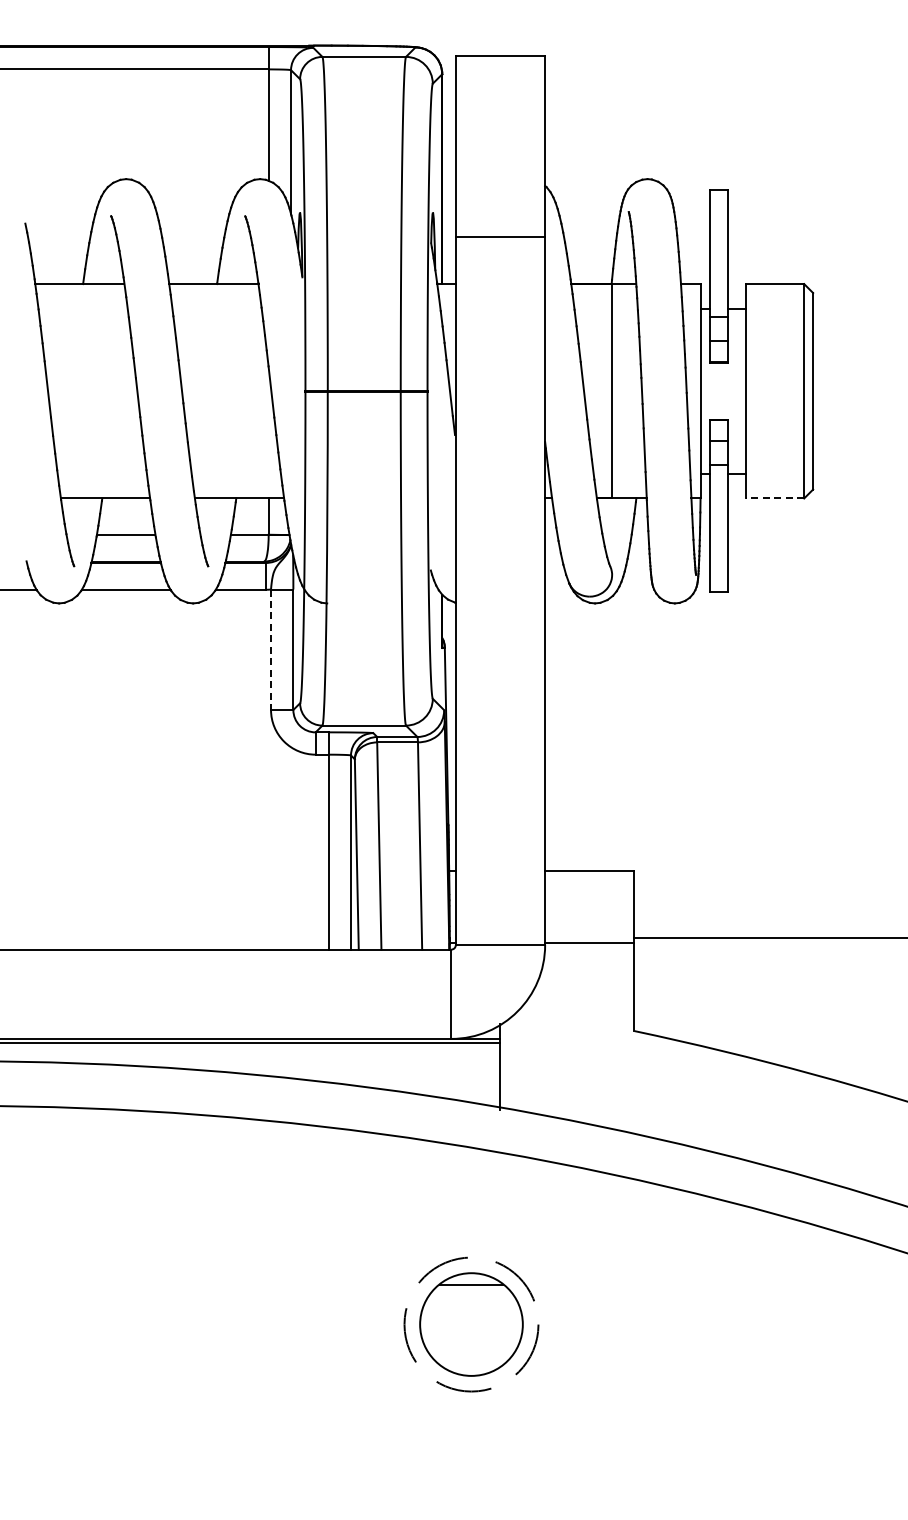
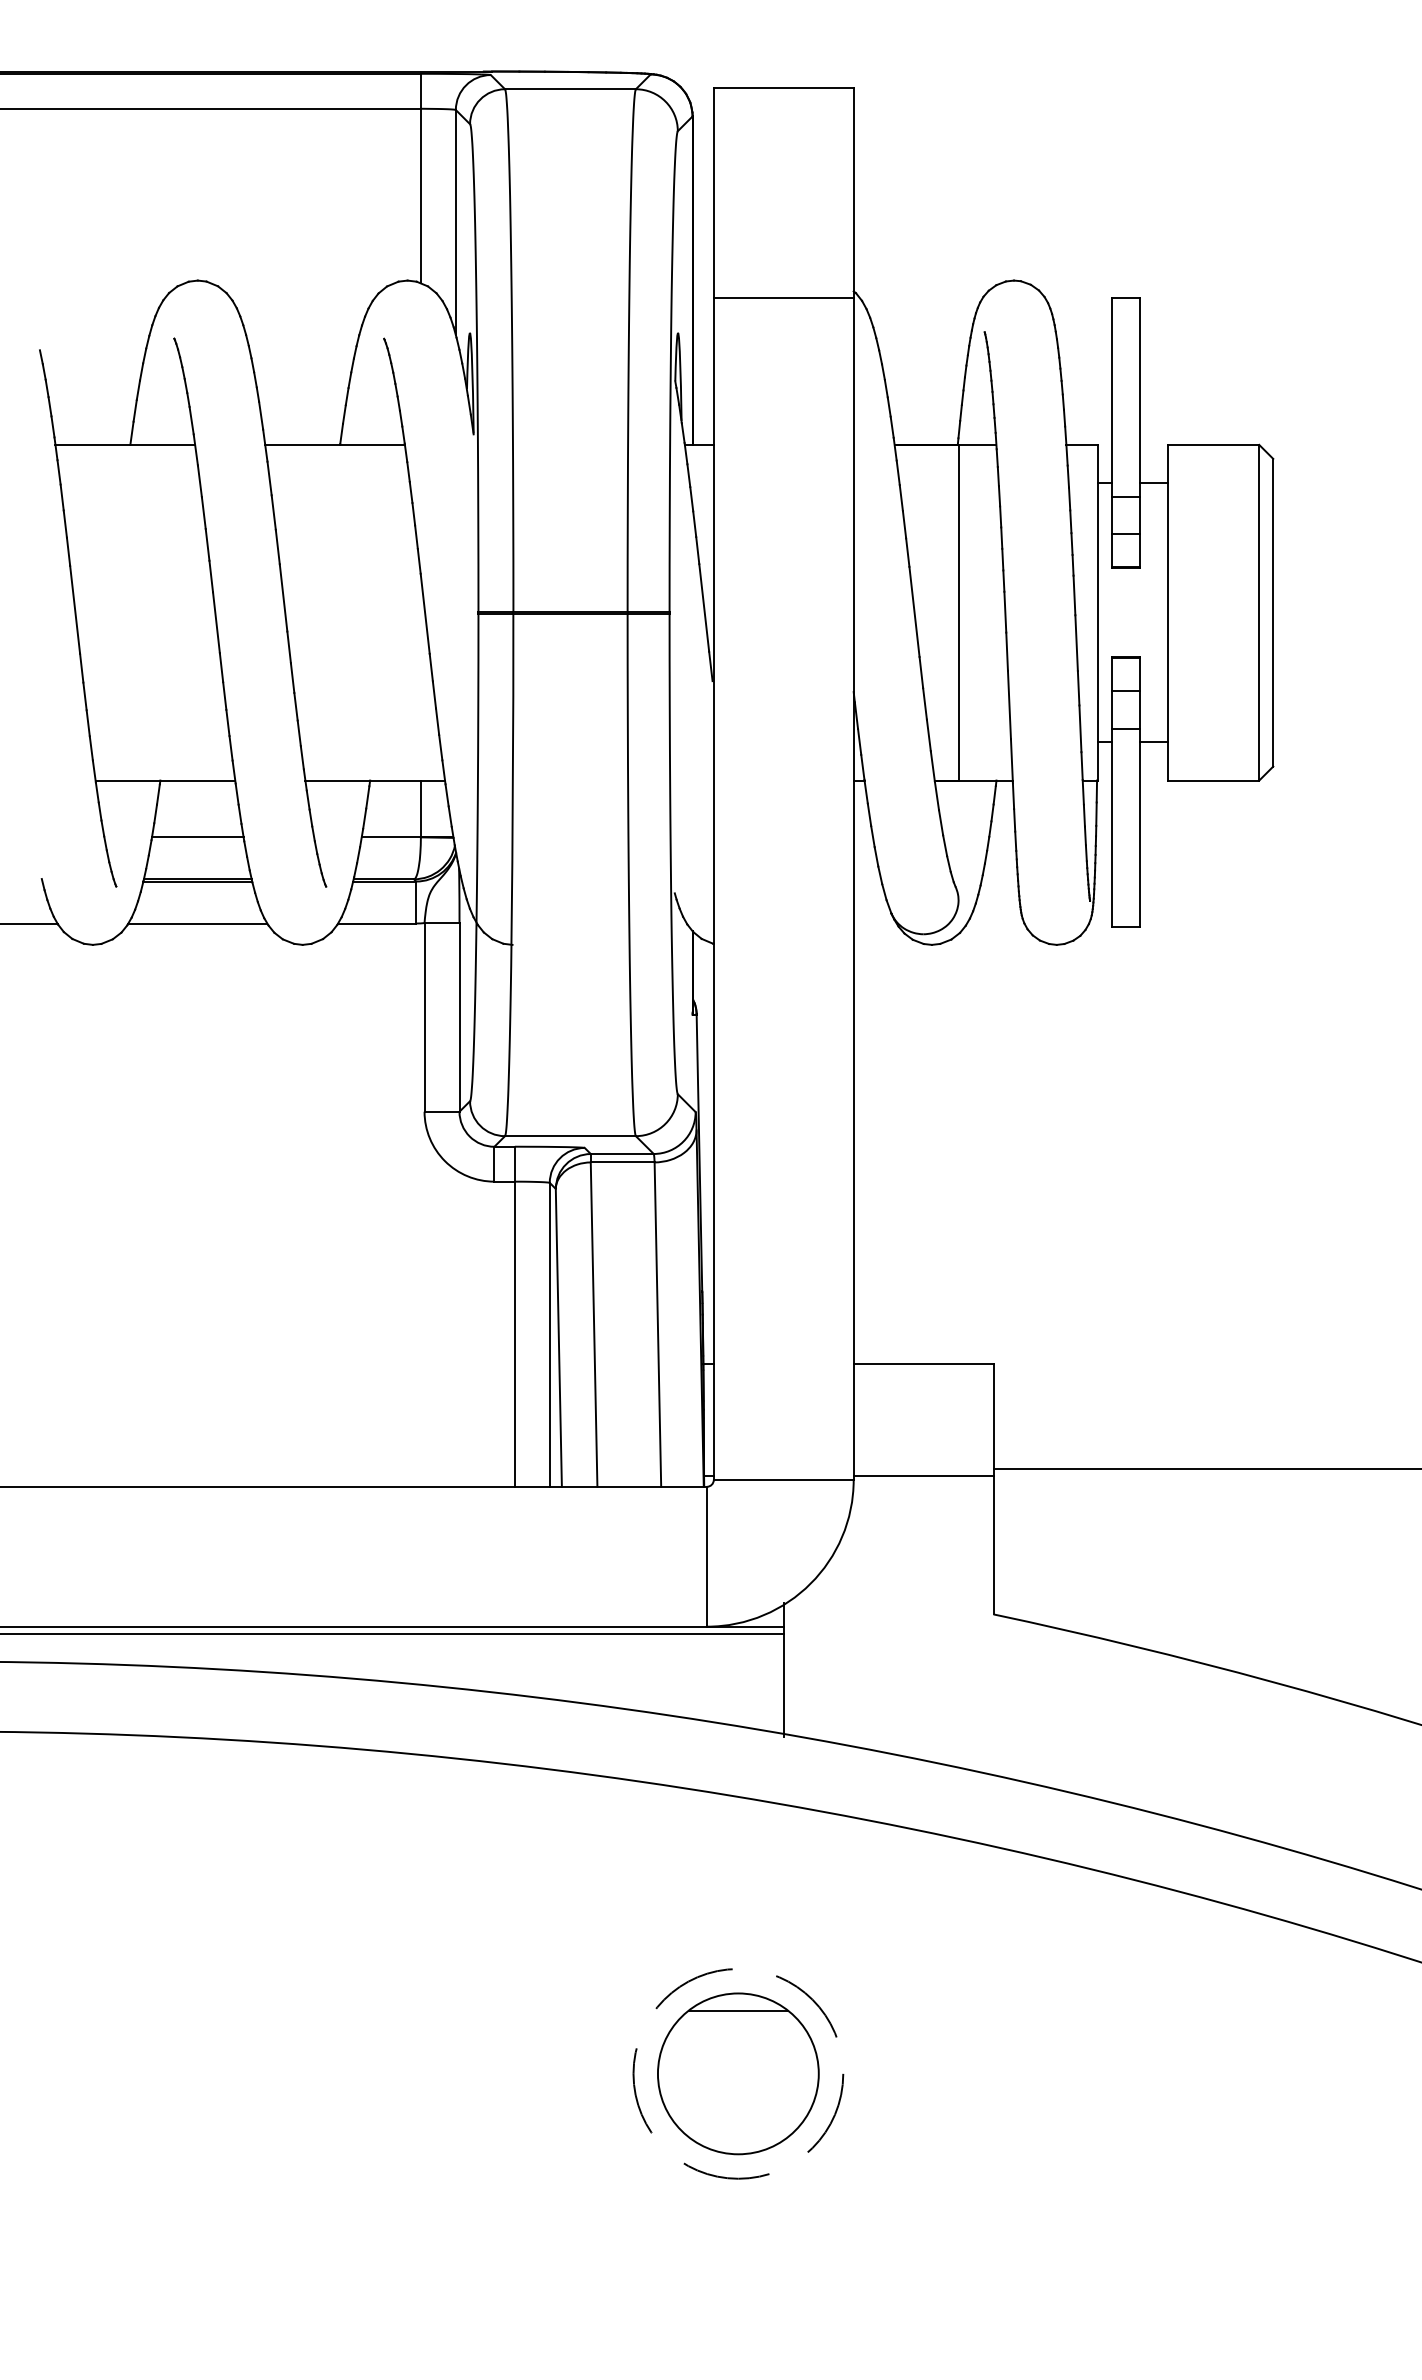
line: (500, 237) -> (783, 298), moved
line: (774, 498) -> (1212, 780), dashed -> solid
line: (271, 650) -> (425, 1018), dashed -> solid

